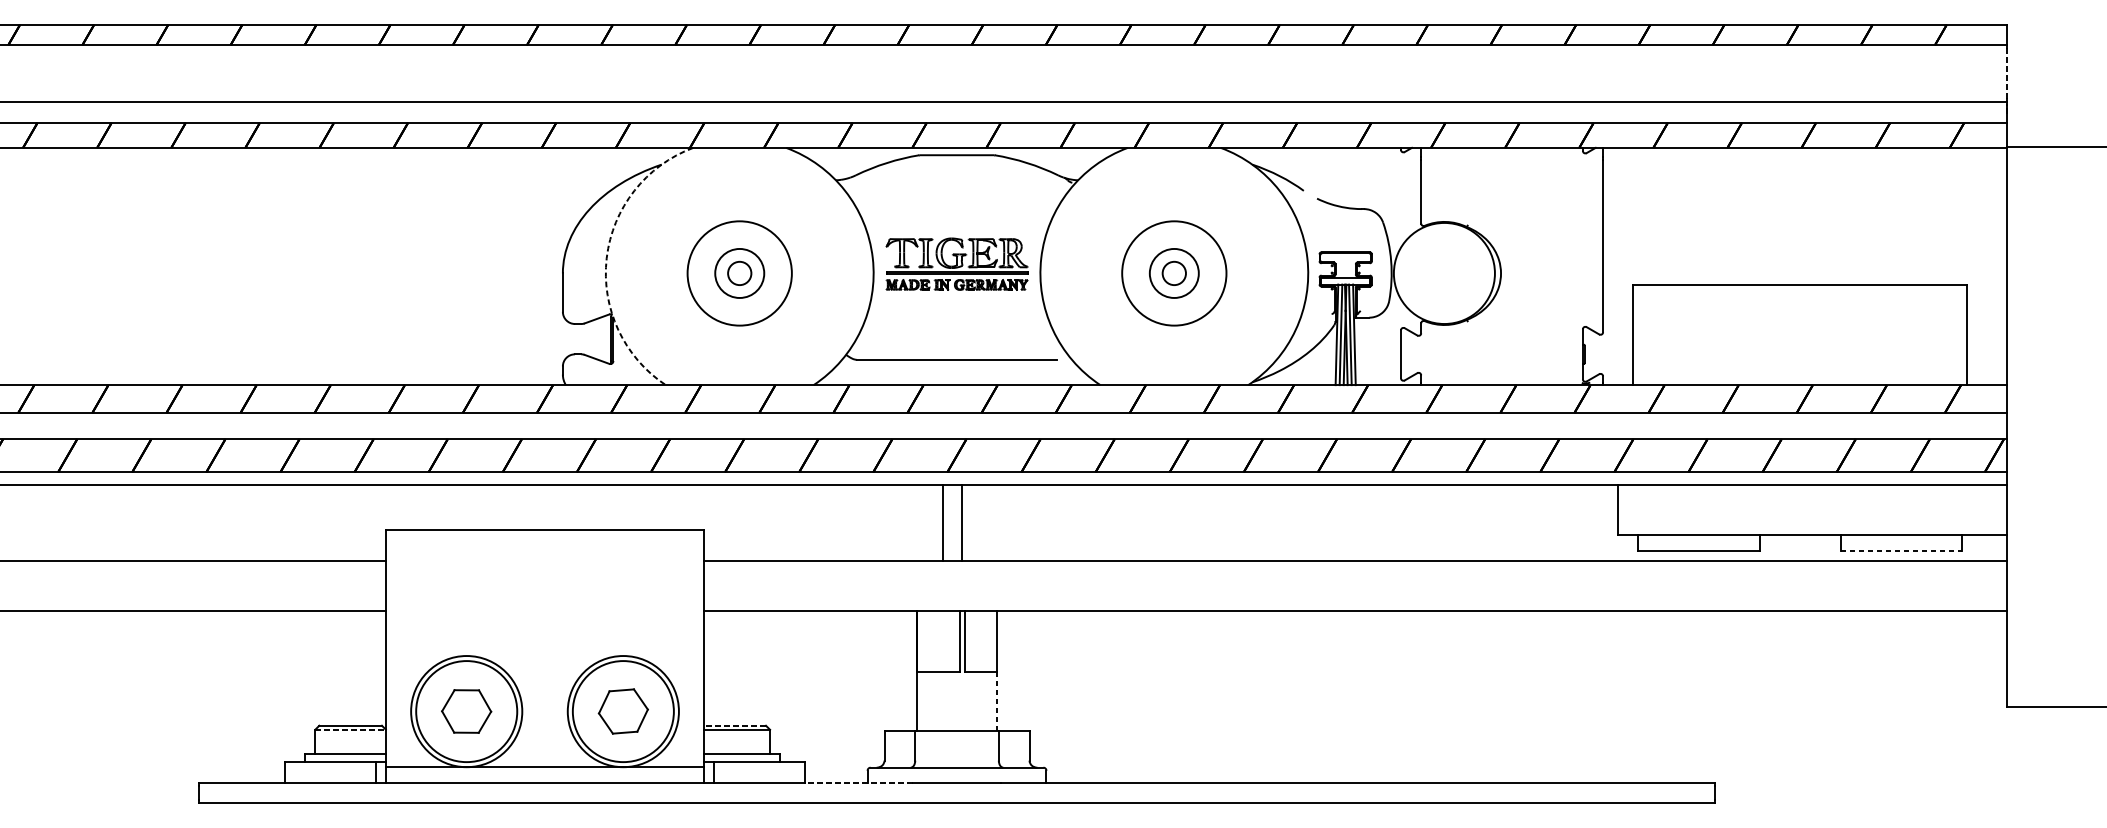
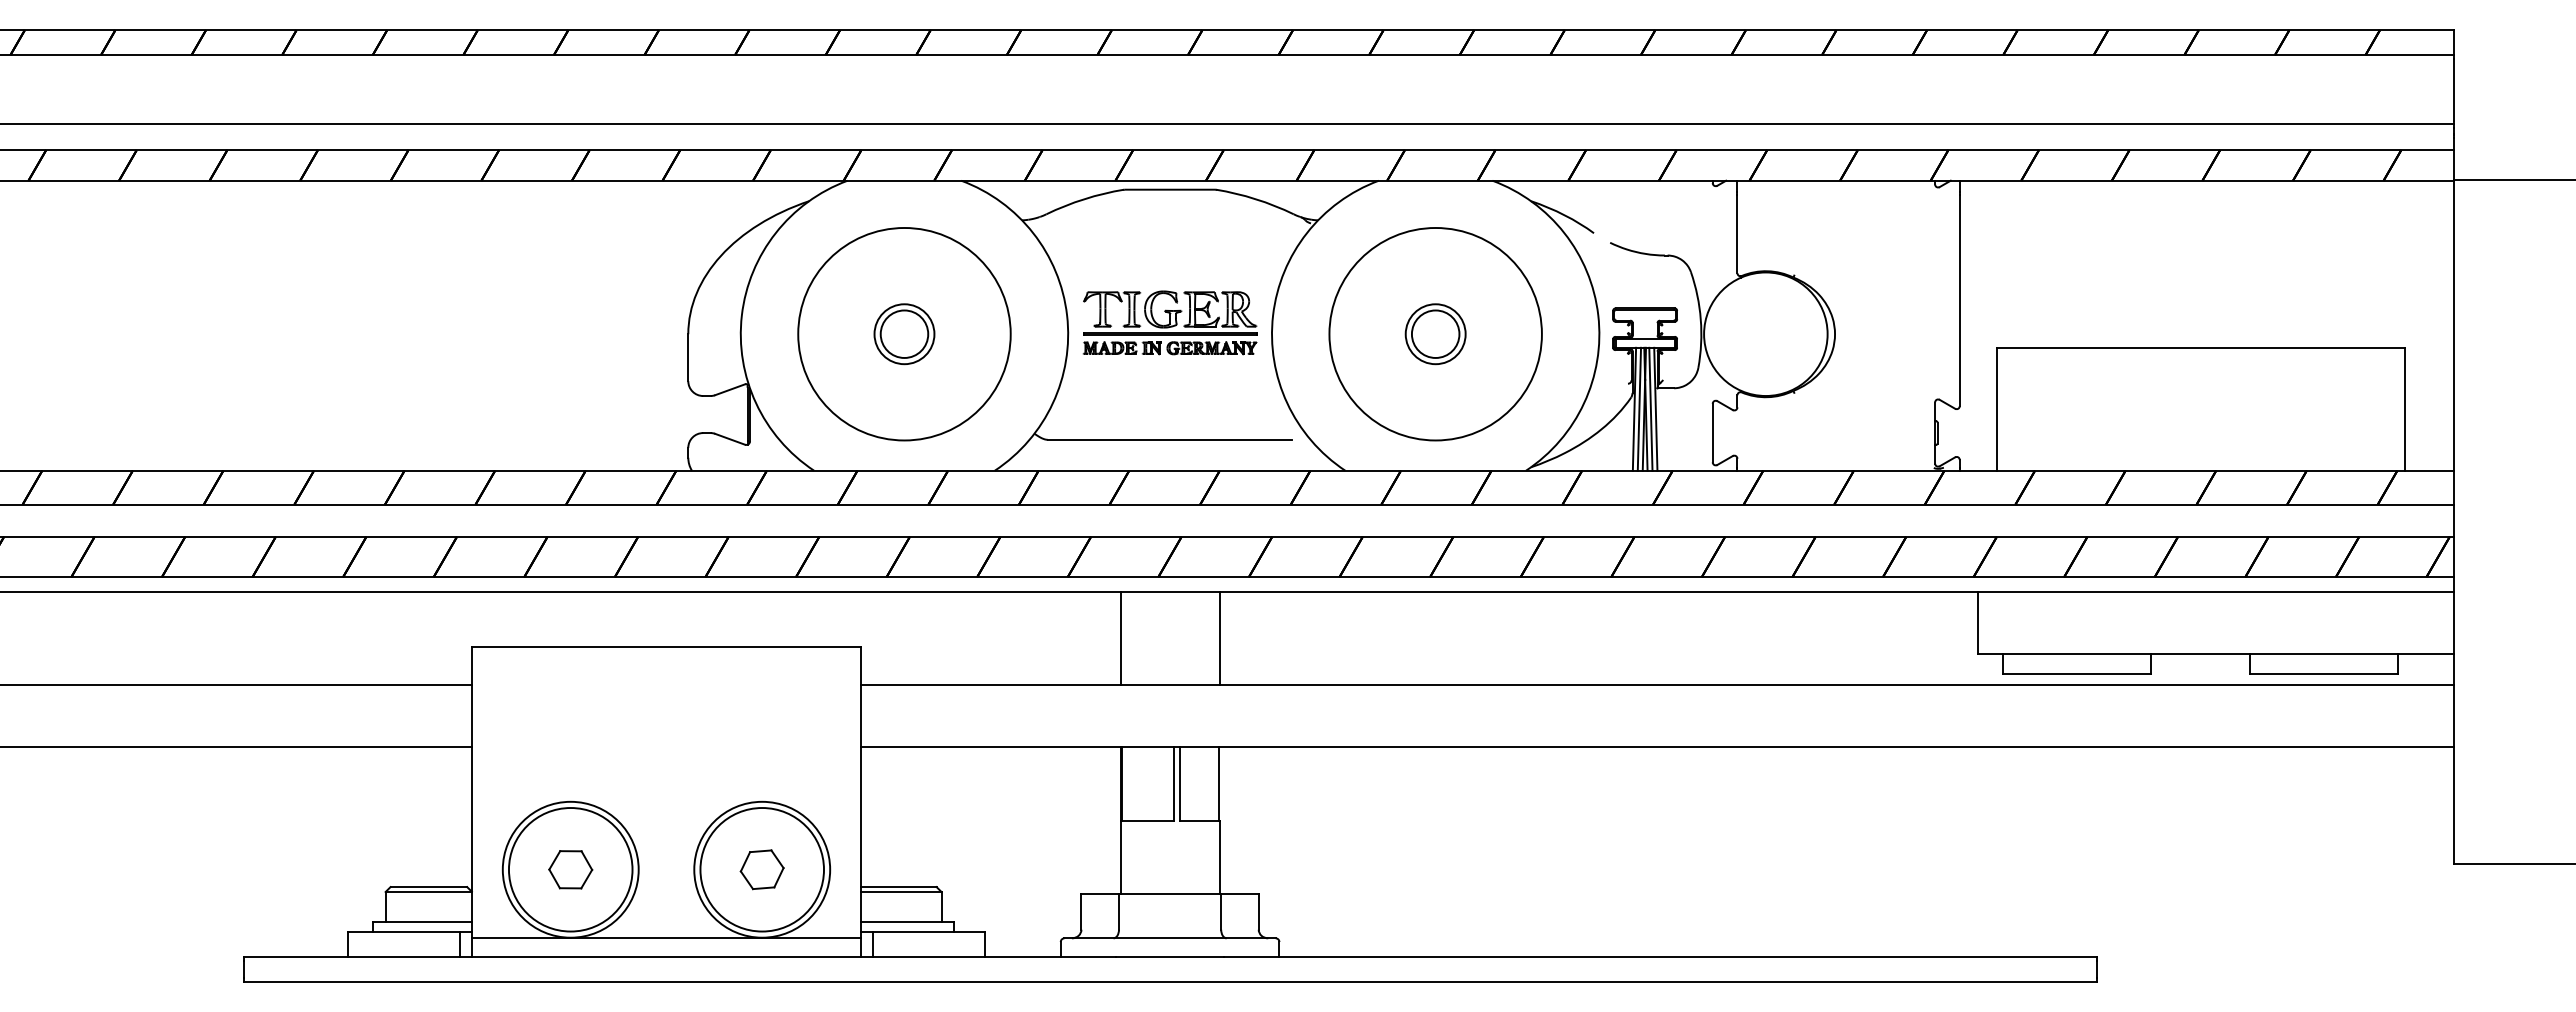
line: (2006, 73) -> (2453, 89), dashed -> solid
arc: (606, 258) -> (741, 315), dashed -> solid
circle: (739, 272) -> (904, 333), size x1.67
circle: (1174, 272) -> (1435, 333), size x1.67
circle: (739, 273) -> (904, 334), size x1.67
circle: (1174, 273) -> (1435, 334), size x1.67
line: (942, 522) -> (1120, 638), moved
line: (962, 522) -> (1219, 638), moved
line: (1901, 551) -> (2324, 673), dashed -> solid
line: (997, 700) -> (1219, 856), dashed -> solid
part: (466, 711) -> (570, 869), size x0.71
part: (622, 711) -> (761, 869), size x0.71
line: (734, 726) -> (898, 887), dashed -> solid
line: (351, 730) -> (429, 892), dashed -> solid
line: (859, 782) -> (1050, 956), dashed -> solid

